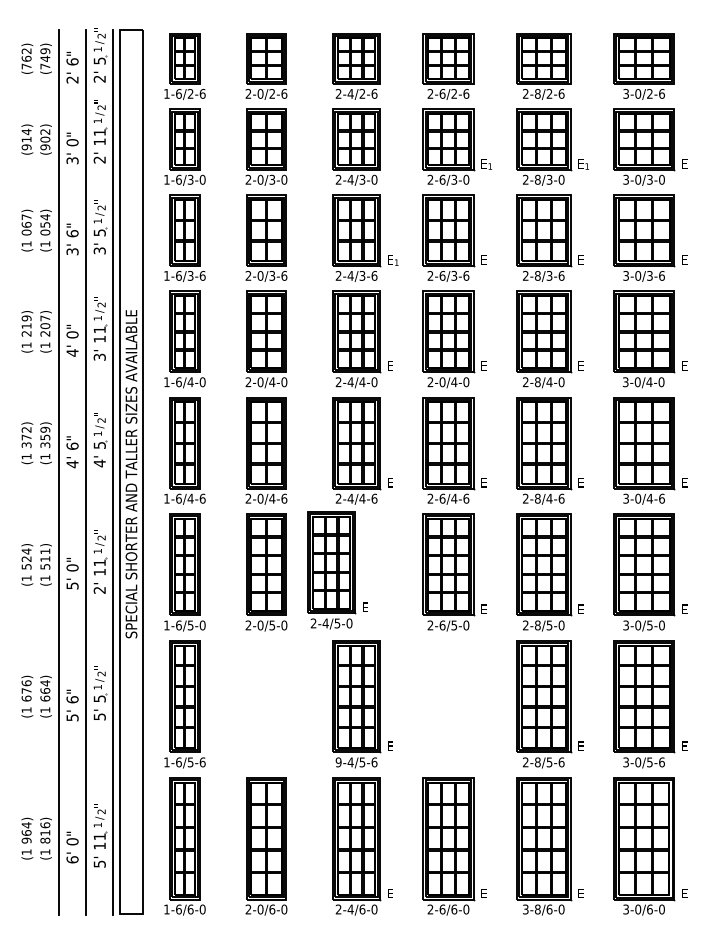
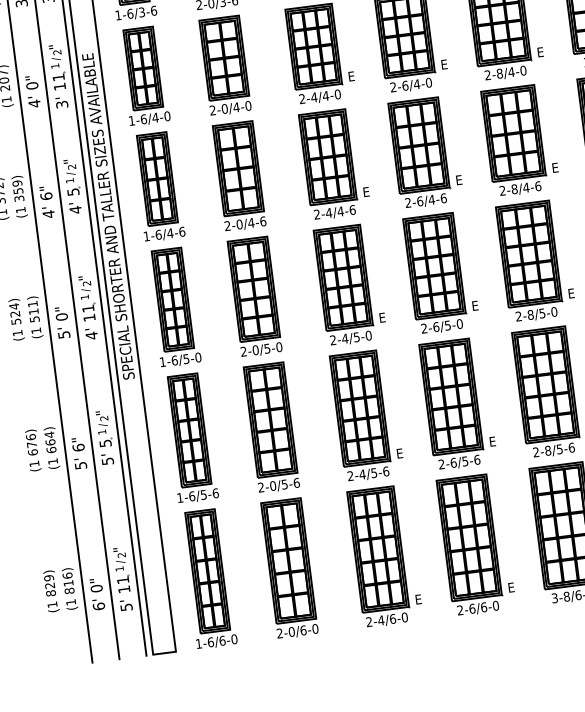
text: (442, 381) -> (405, 85), 2-0/4-0 -> 2-6/4-0
part: (337, 570) -> (350, 284), moved
text: (99, 590) -> (91, 335), 2' -> 4'
part: (266, 704) -> (271, 427), added
part: (454, 704) -> (458, 403), added
text: (338, 762) -> (350, 476), 9-4/5-6 -> 2-4/5-6
text: (26, 832) -> (49, 585), 964) -> 829)

